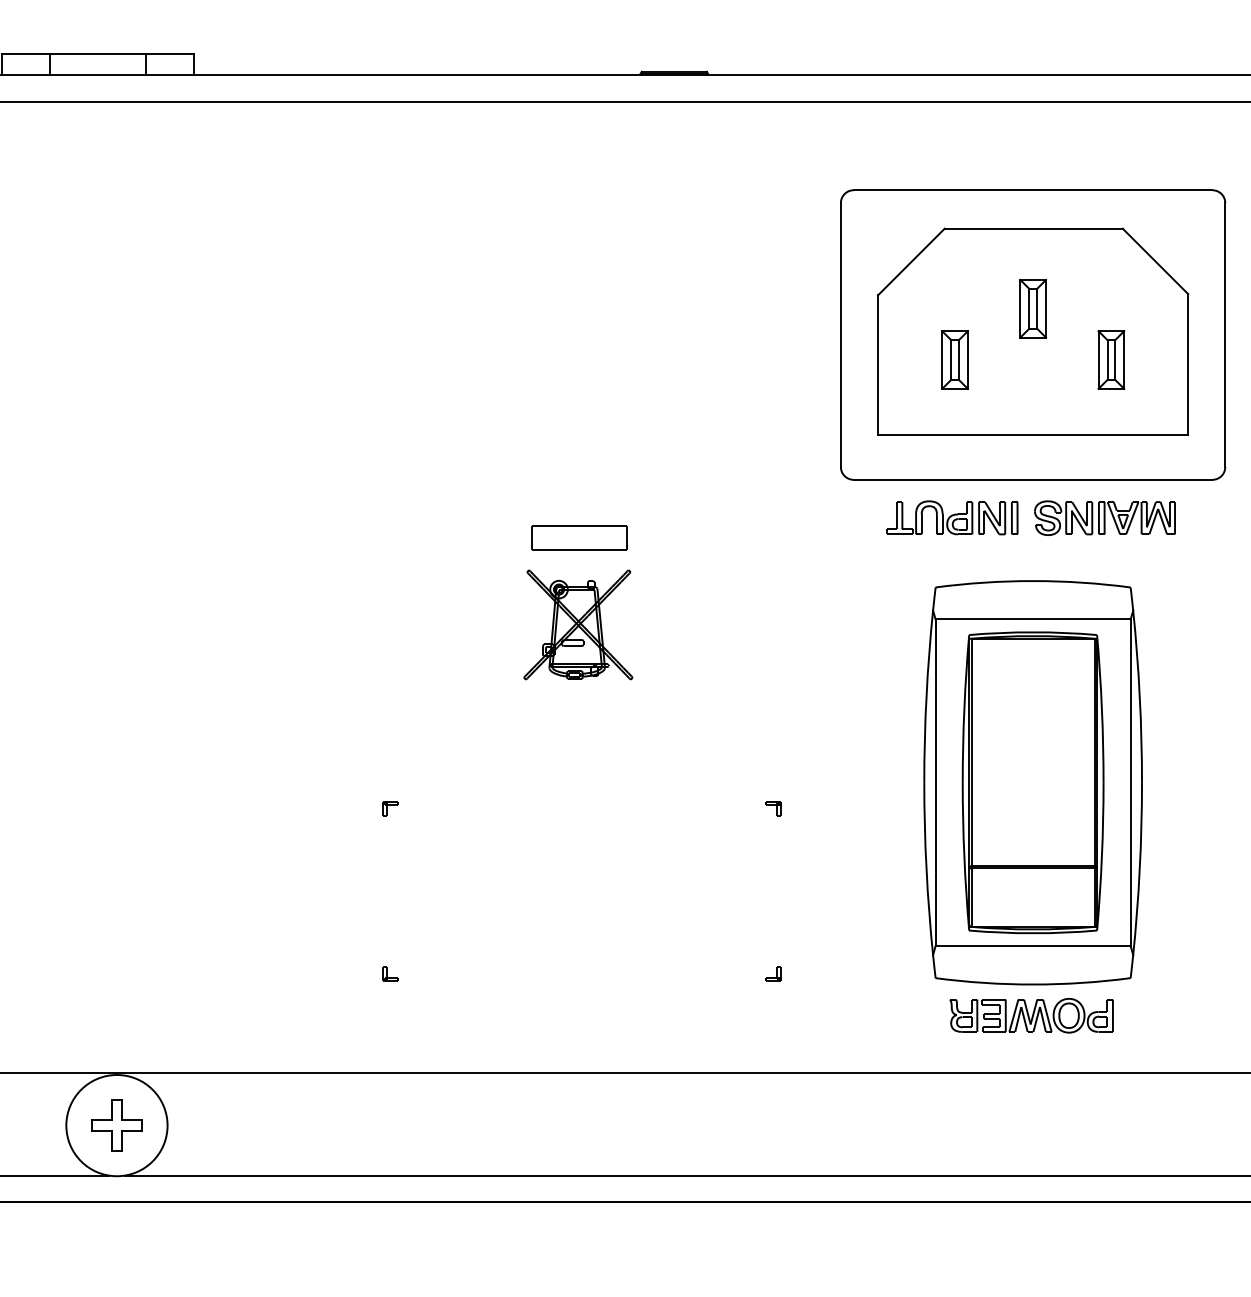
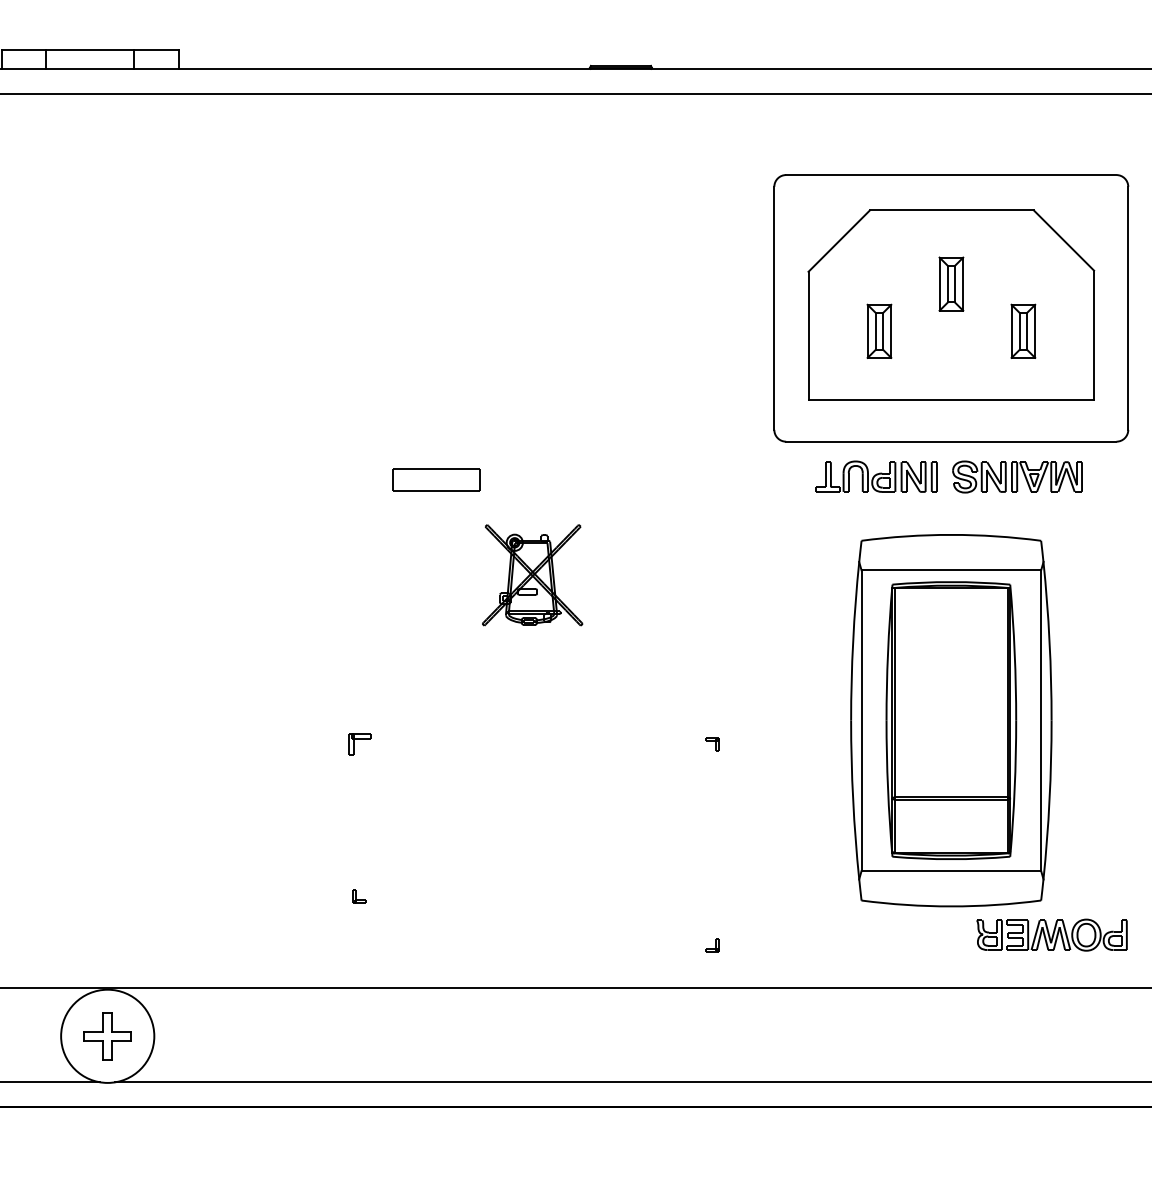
part: (579, 537) -> (436, 479), moved
part: (390, 808) -> (359, 744), size x1.6
part: (773, 973) -> (712, 945), moved
part: (1031, 1015) -> (1051, 934), moved

